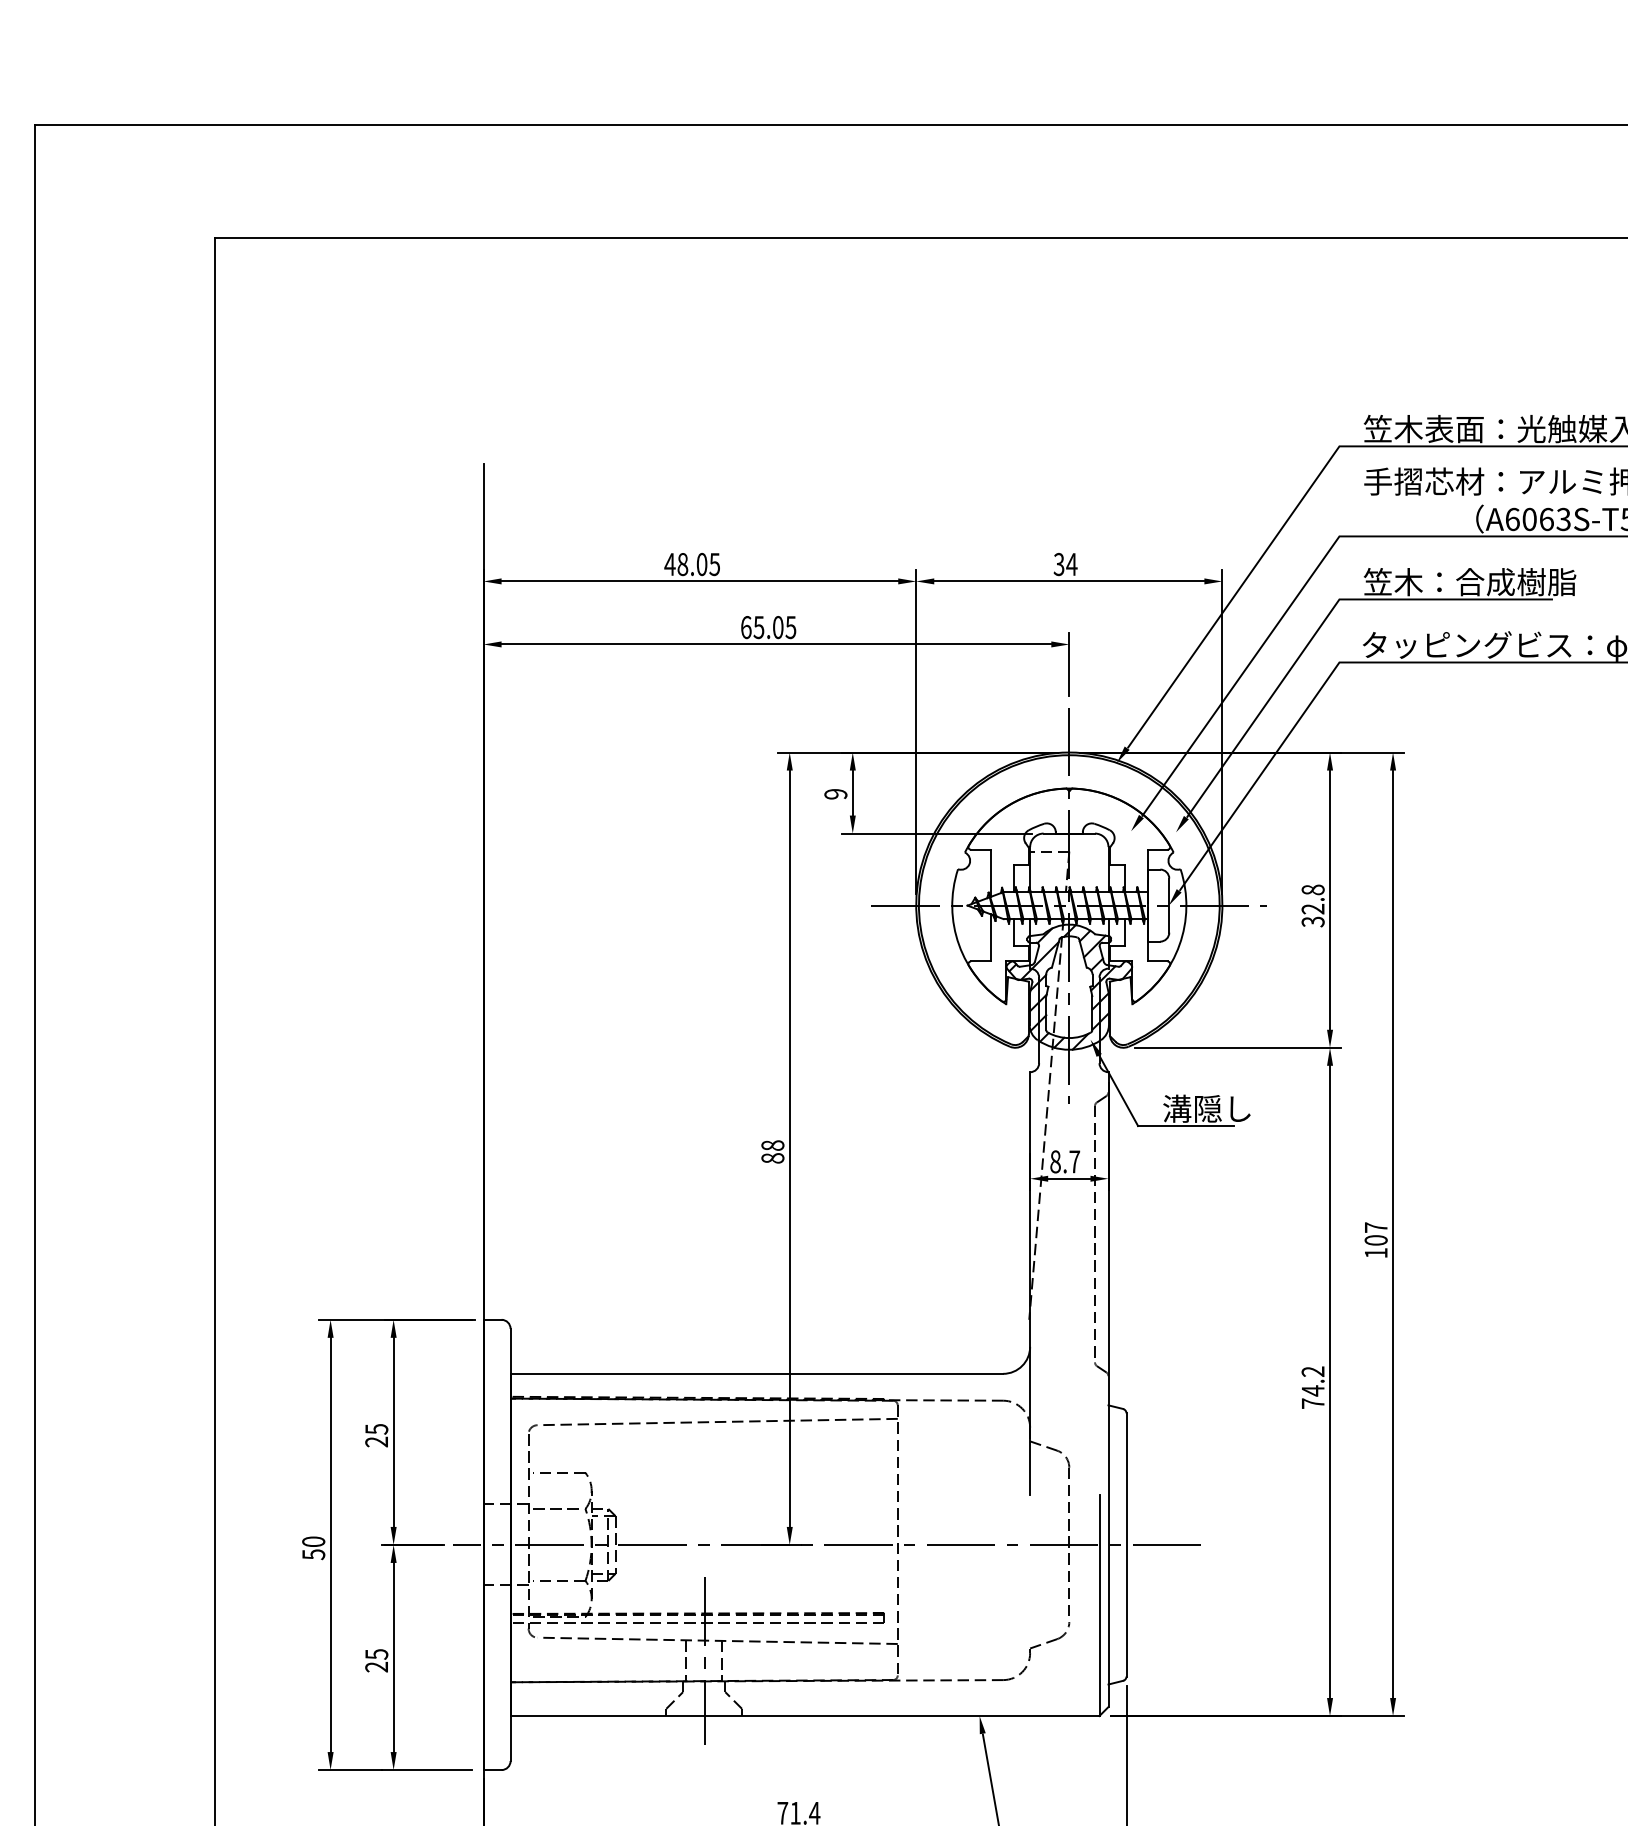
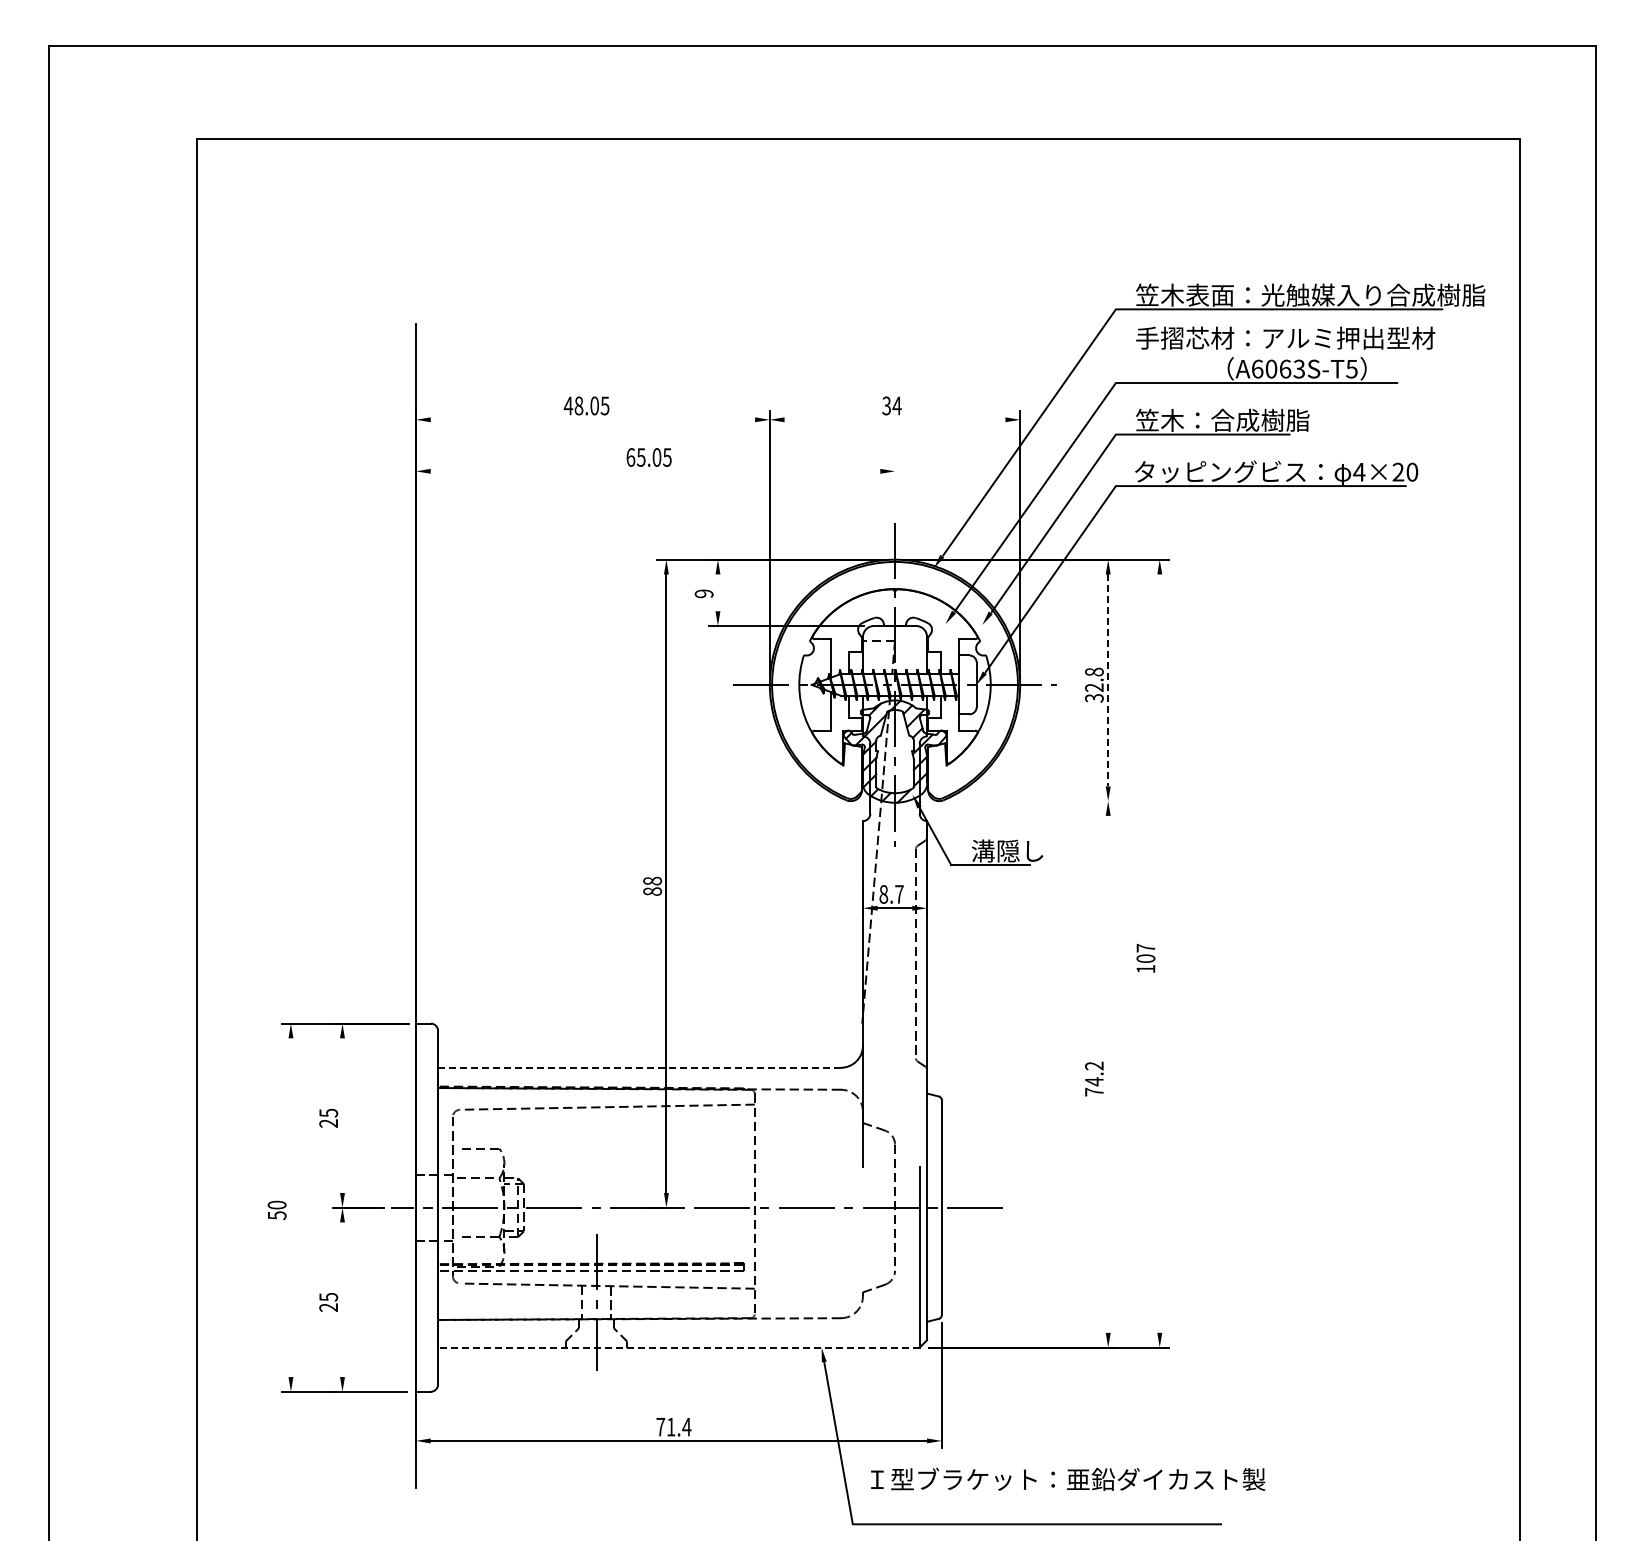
line: (699, 581) -> (592, 419), removed
line: (1068, 581) -> (894, 419), removed
line: (776, 644) -> (655, 471), removed
line: (1069, 664) -> (895, 487), removed
line: (852, 792) -> (717, 592), removed
line: (1330, 900) -> (1108, 680), solid -> dashed
line: (1237, 1048) -> (1032, 801), removed
line: (1392, 1234) -> (1159, 953), removed
line: (756, 1373) -> (639, 1067), solid -> dashed
line: (1330, 1380) -> (1108, 1073), removed
line: (393, 1432) -> (342, 1115), removed
line: (330, 1544) -> (290, 1207), removed
line: (393, 1657) -> (342, 1299), removed
line: (804, 1715) -> (678, 1347), solid -> dashed

